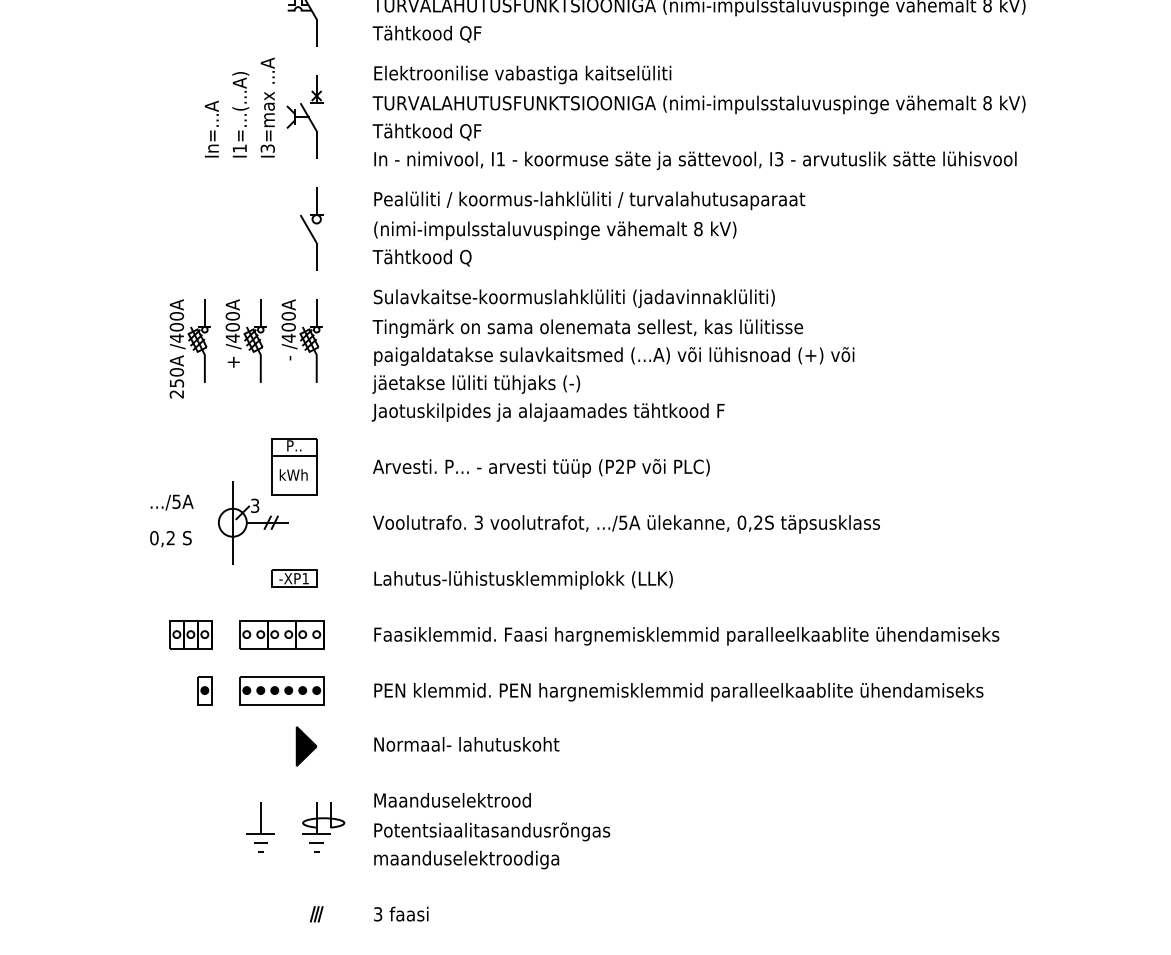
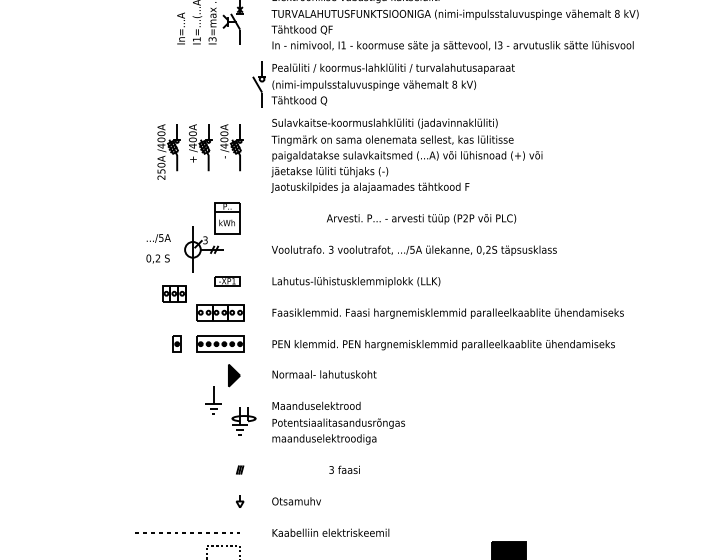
part: (310, 228) -> (258, 84), moved
text: (541, 468) -> (421, 219), moved
part: (191, 634) -> (174, 293), moved
part: (260, 828) -> (213, 400), moved
text: (401, 913) -> (344, 469), moved

